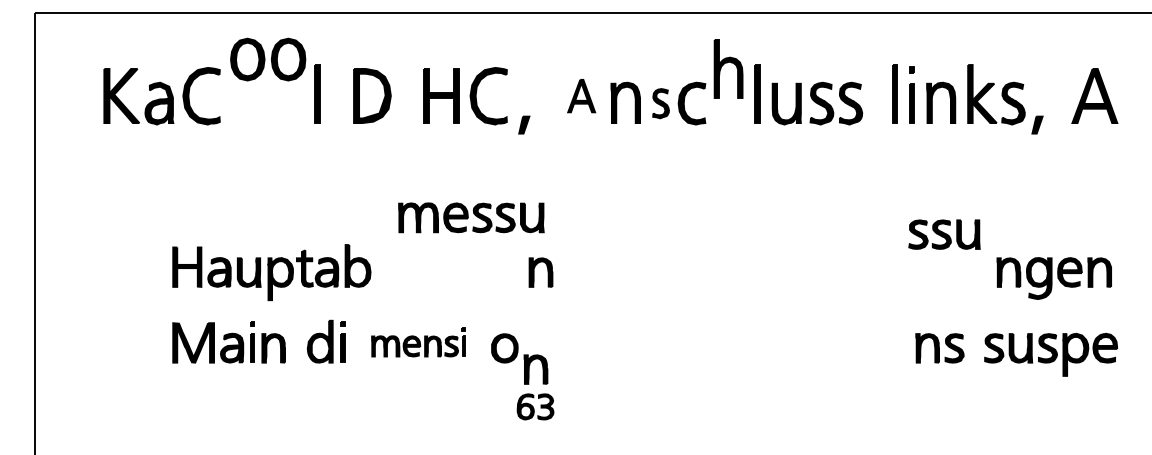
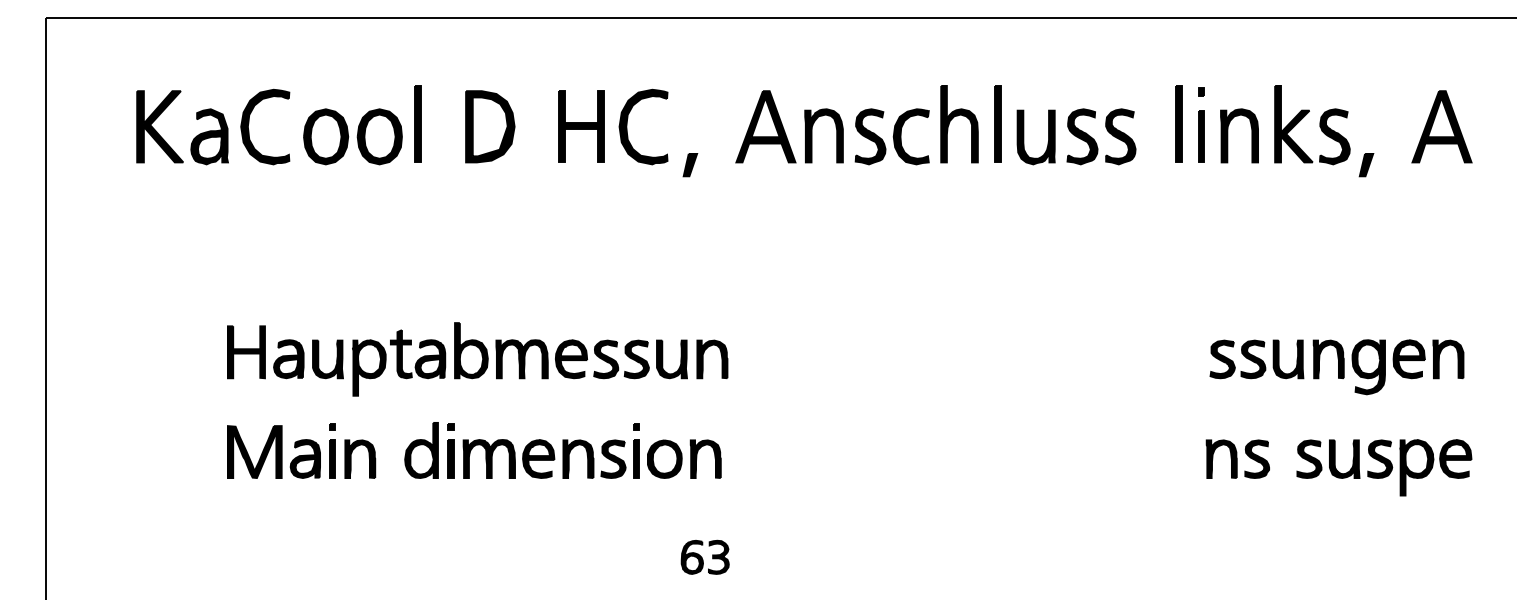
part: (267, 59) -> (352, 136), moved
part: (727, 63) -> (958, 116), moved
part: (581, 95) -> (765, 126), size x1.67
part: (661, 103) -> (870, 136), size x1.43
part: (471, 218) -> (591, 359), moved
part: (944, 234) -> (1256, 359), moved
part: (418, 341) -> (550, 450), size x1.43
part: (529, 369) -> (697, 458), moved
part: (535, 406) -> (704, 556), moved

